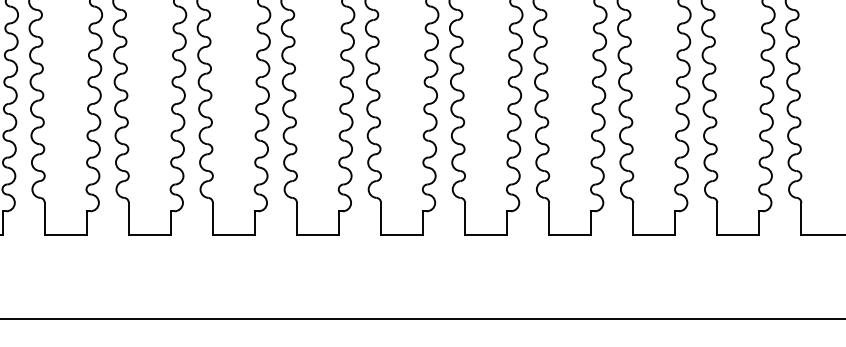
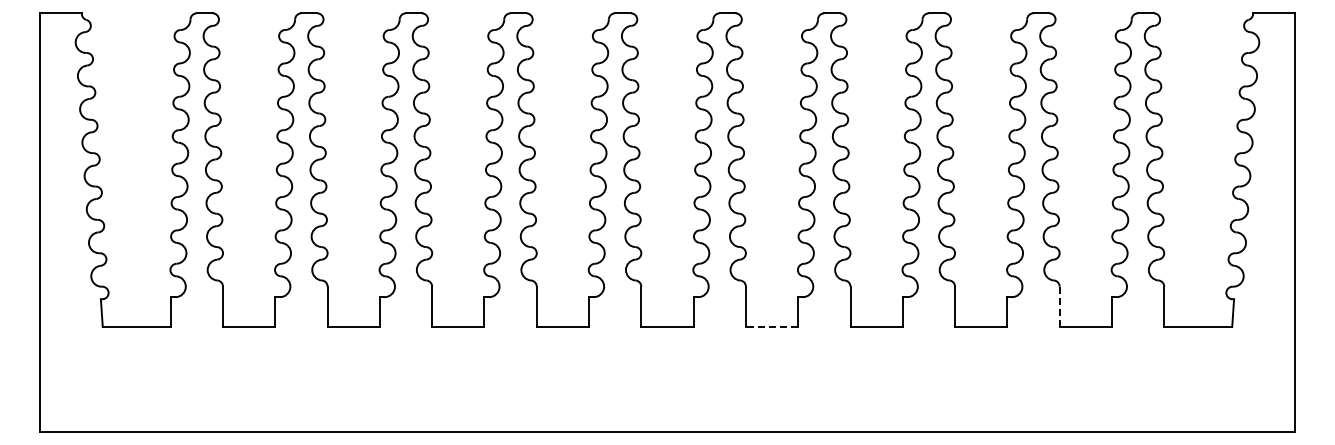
line: (717, 218) -> (1059, 306), solid -> dashed
line: (485, 235) -> (771, 327), solid -> dashed

